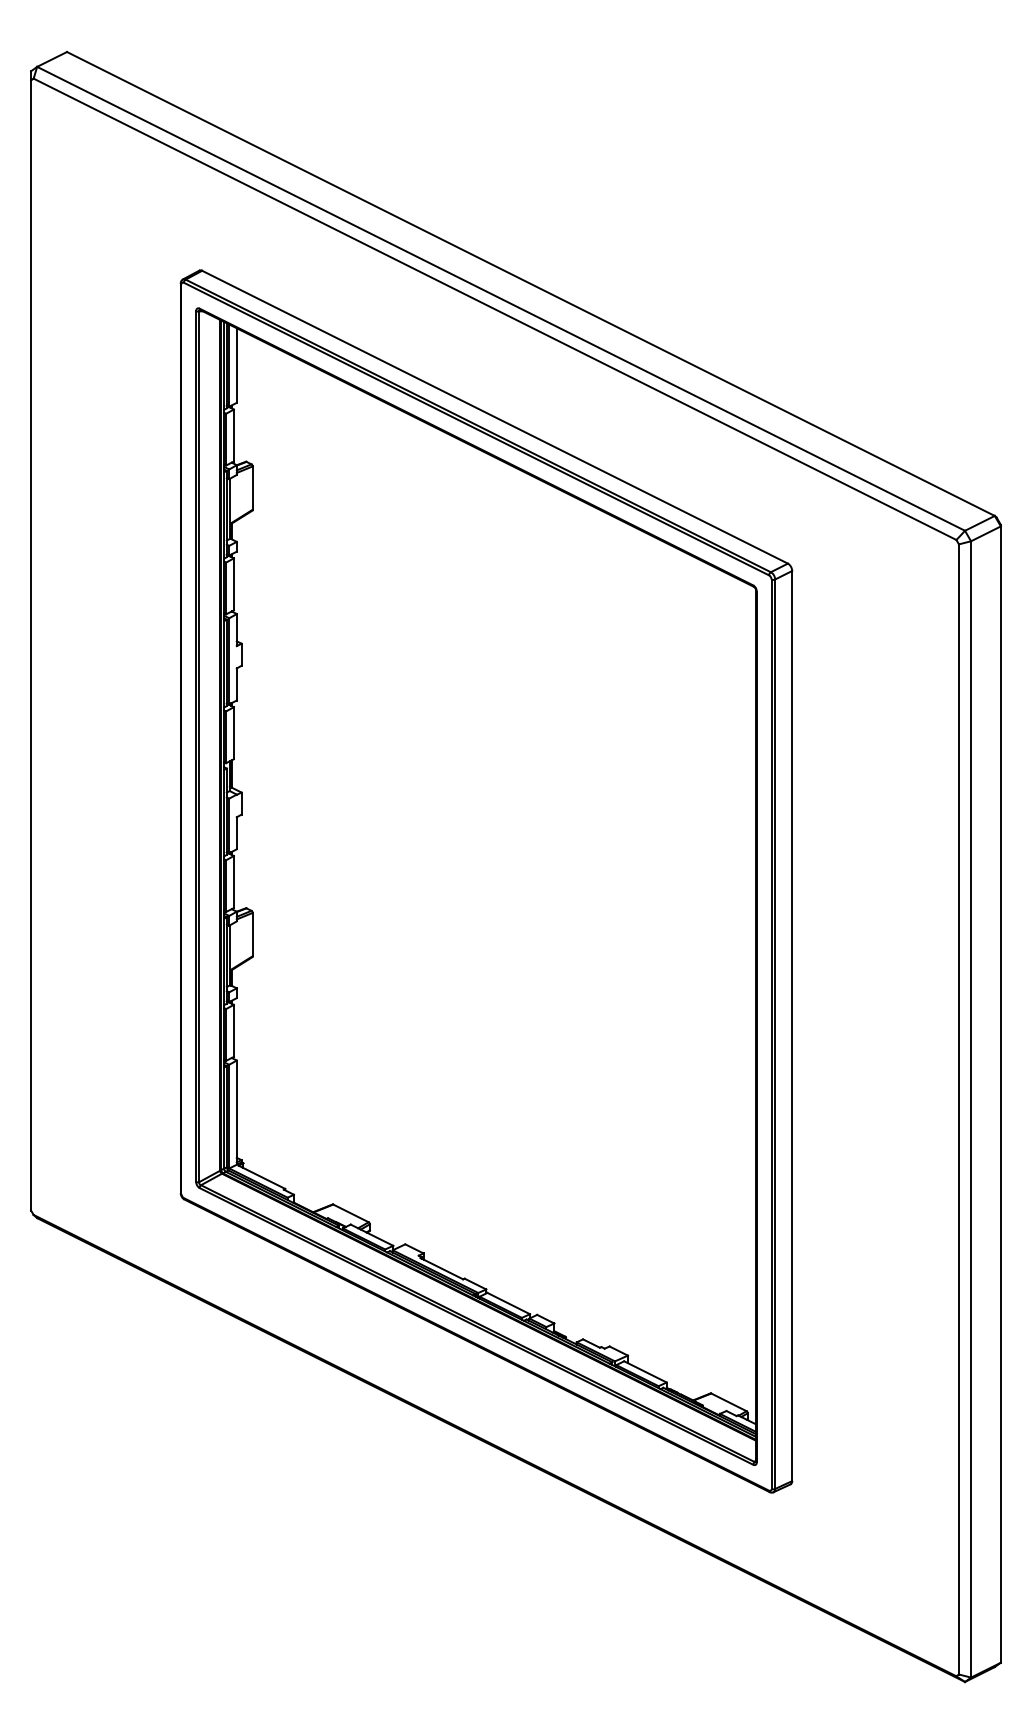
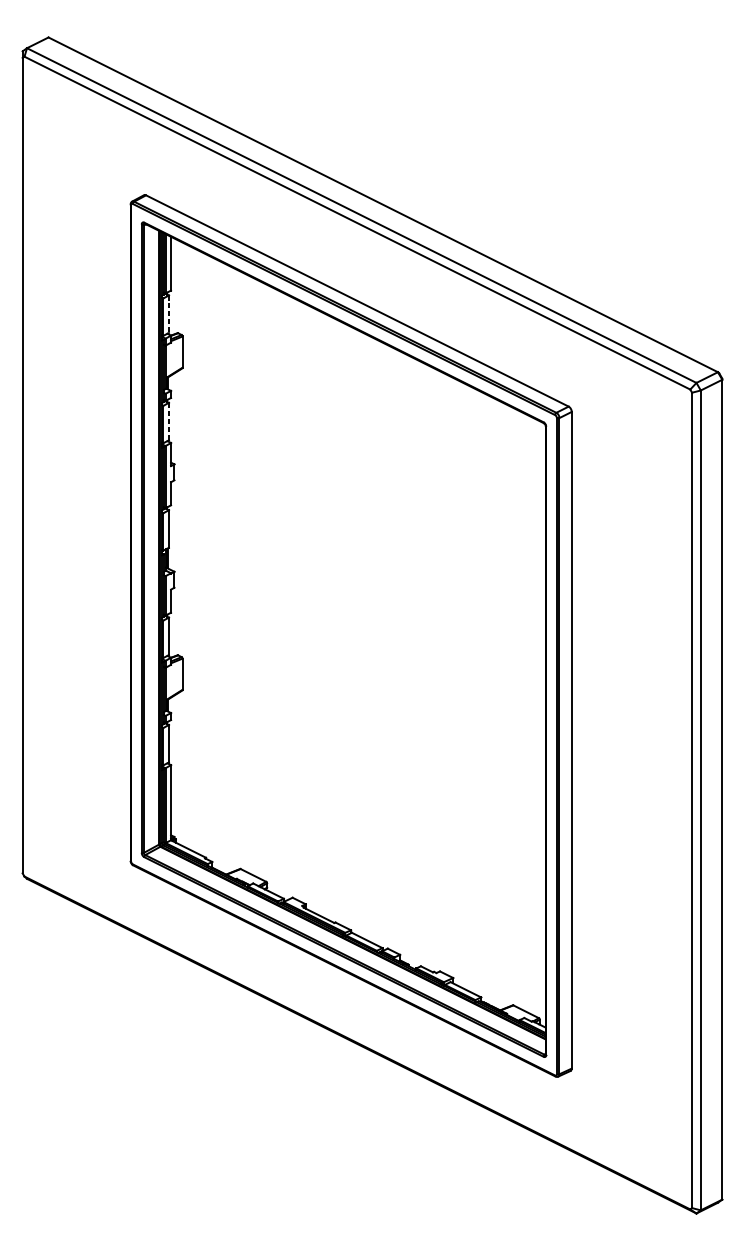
line: (233, 436) -> (168, 314), solid -> dashed
line: (233, 584) -> (168, 421), solid -> dashed

